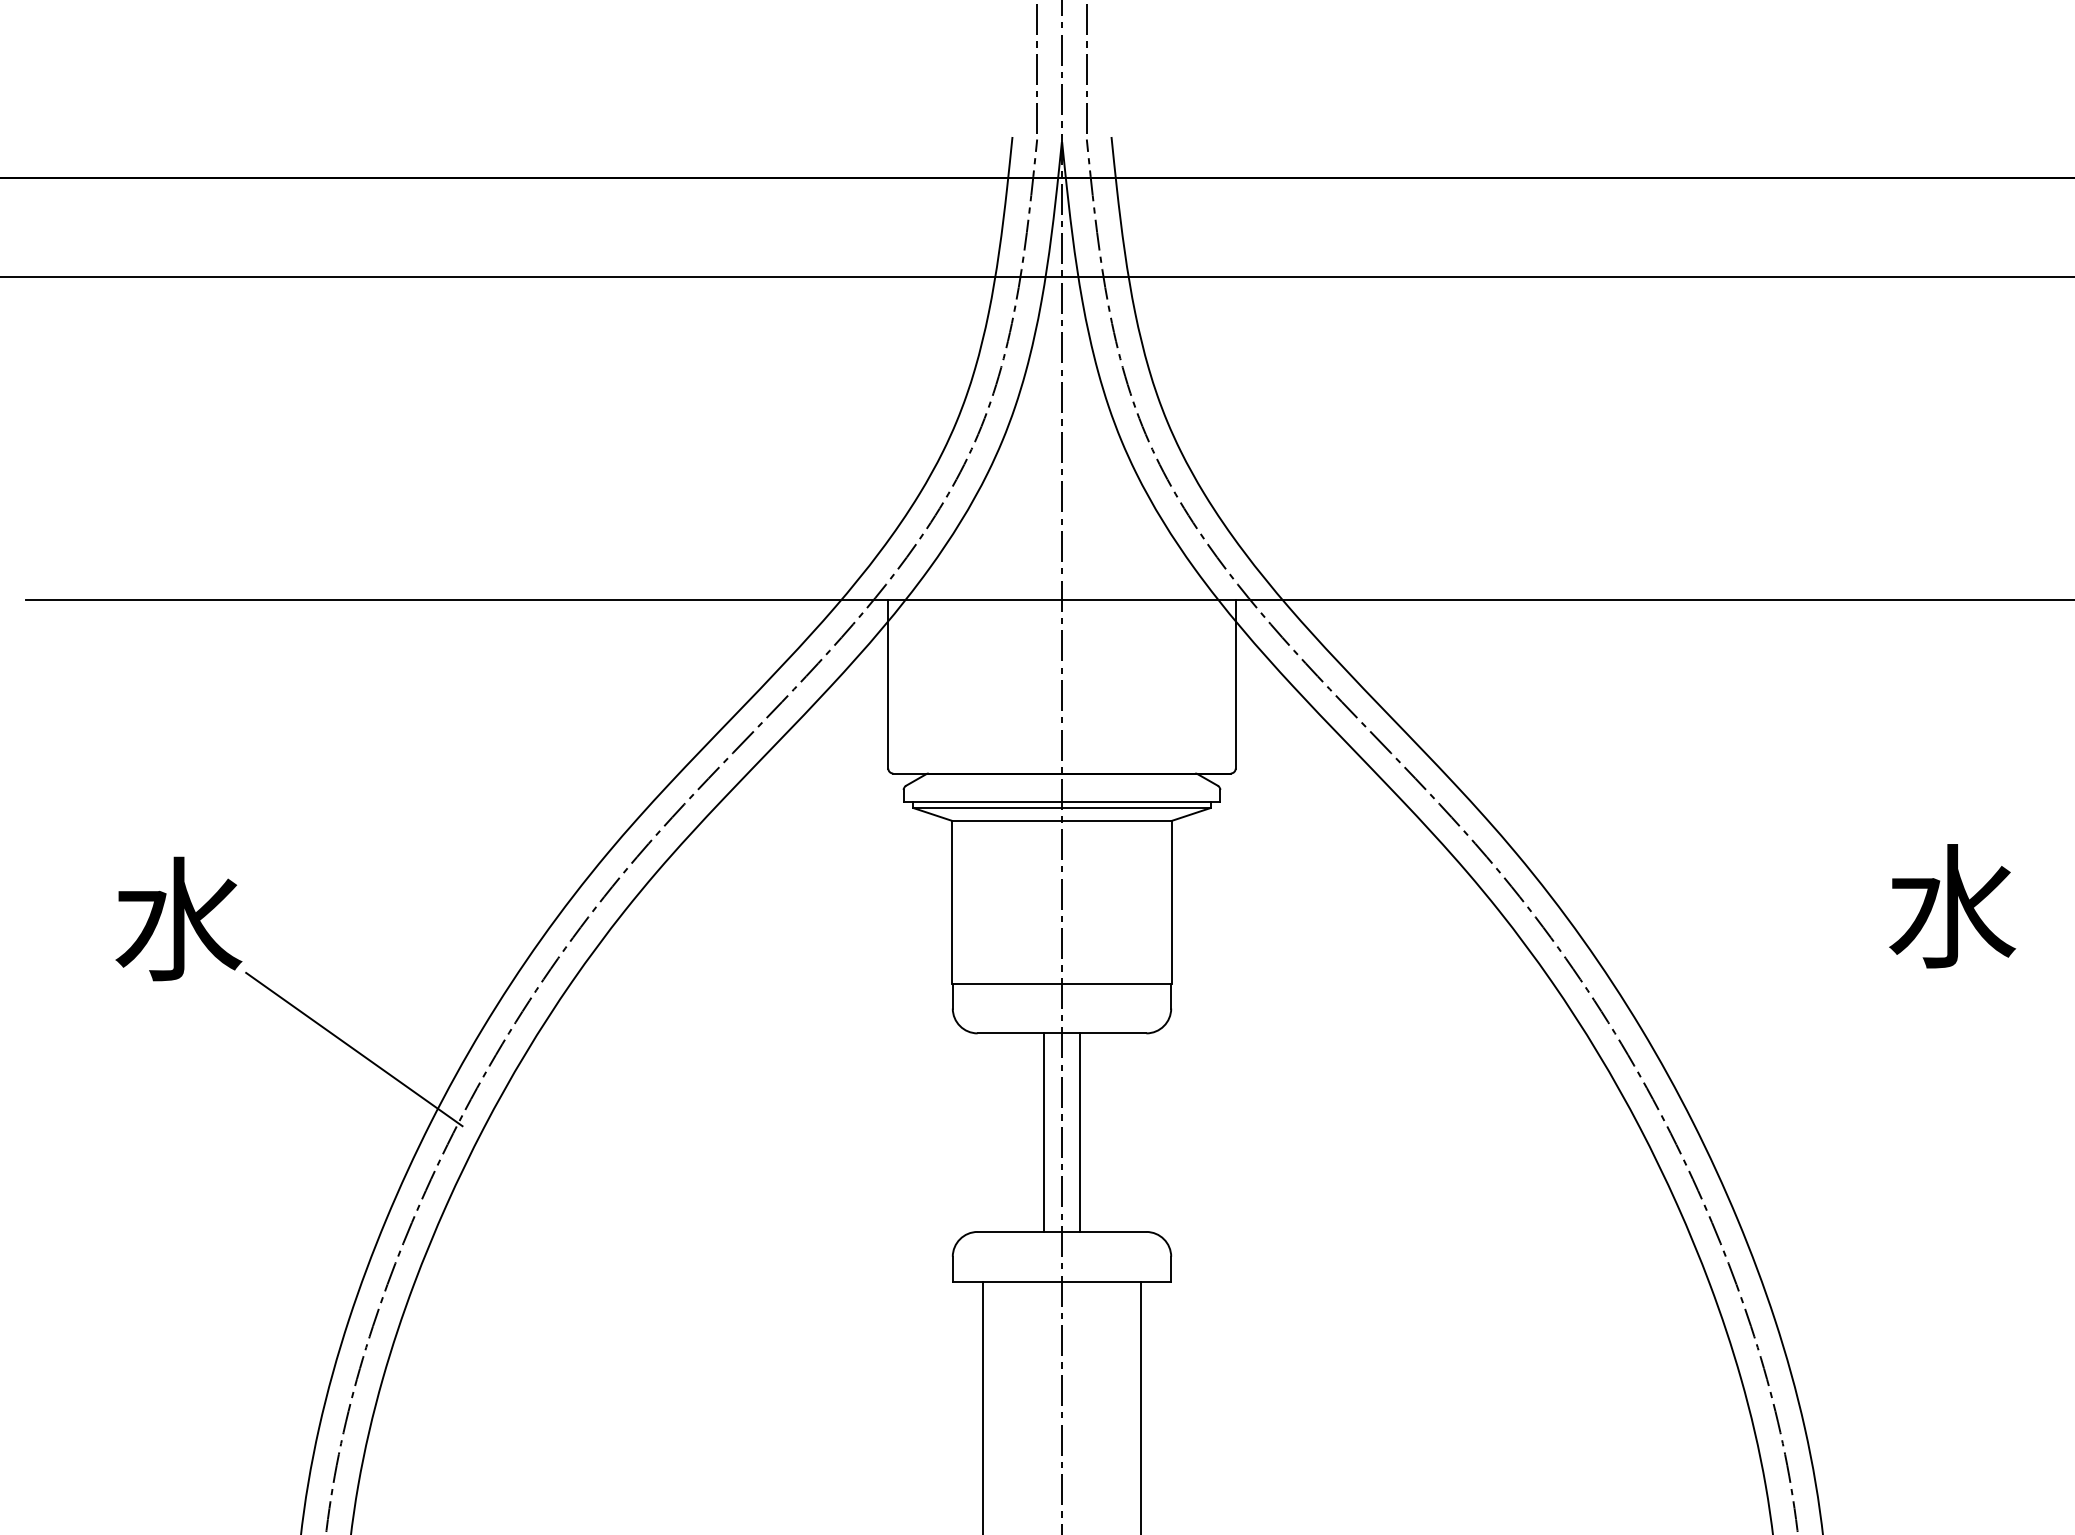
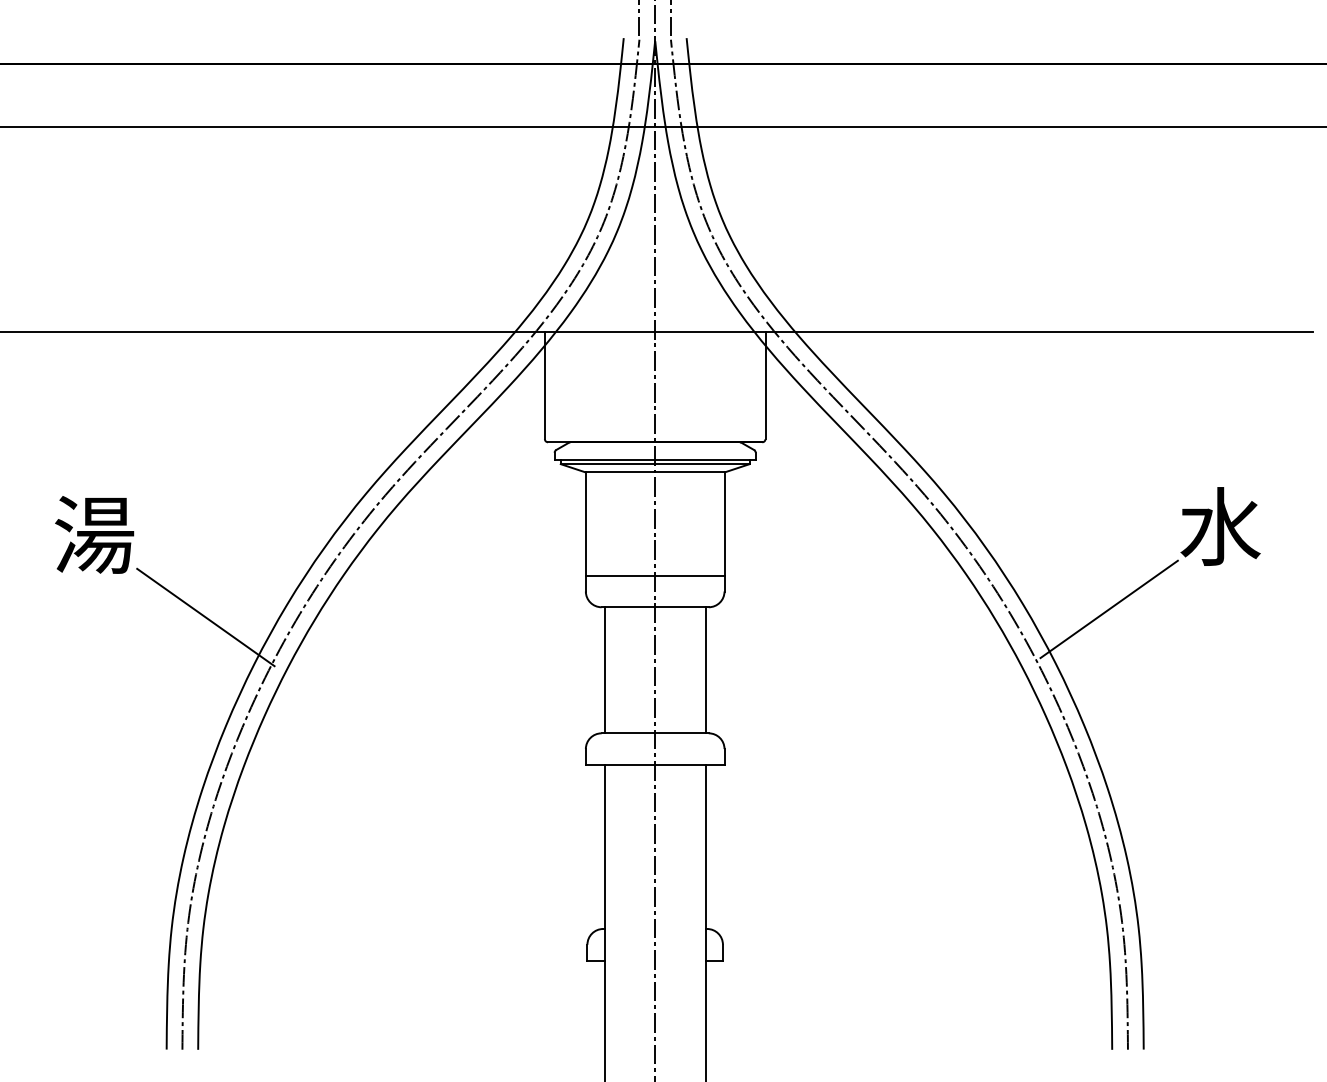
text: (178, 918) -> (94, 534), 水 -> 湯
line: (1775, 1036) -> (1108, 609), added
line: (1043, 1132) -> (604, 670), moved
line: (1079, 1132) -> (705, 670), moved

